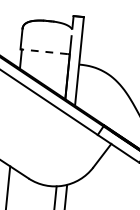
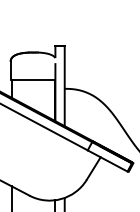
line: (45, 51) -> (33, 80), dashed -> solid

